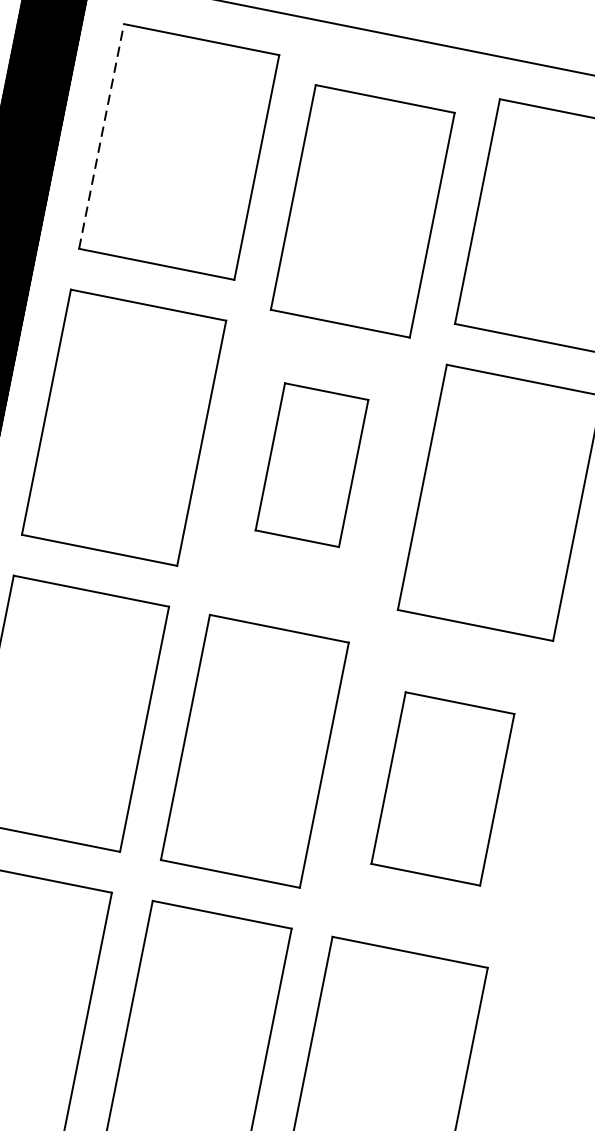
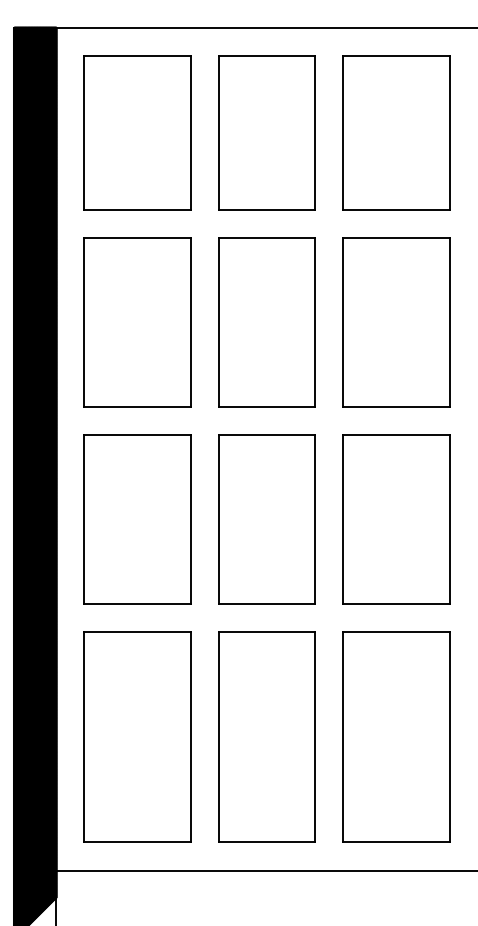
line: (101, 135) -> (84, 132), dashed -> solid
part: (362, 210) -> (266, 132), moved
part: (311, 464) -> (266, 322), size x1.67
part: (443, 789) -> (396, 519), size x1.43

